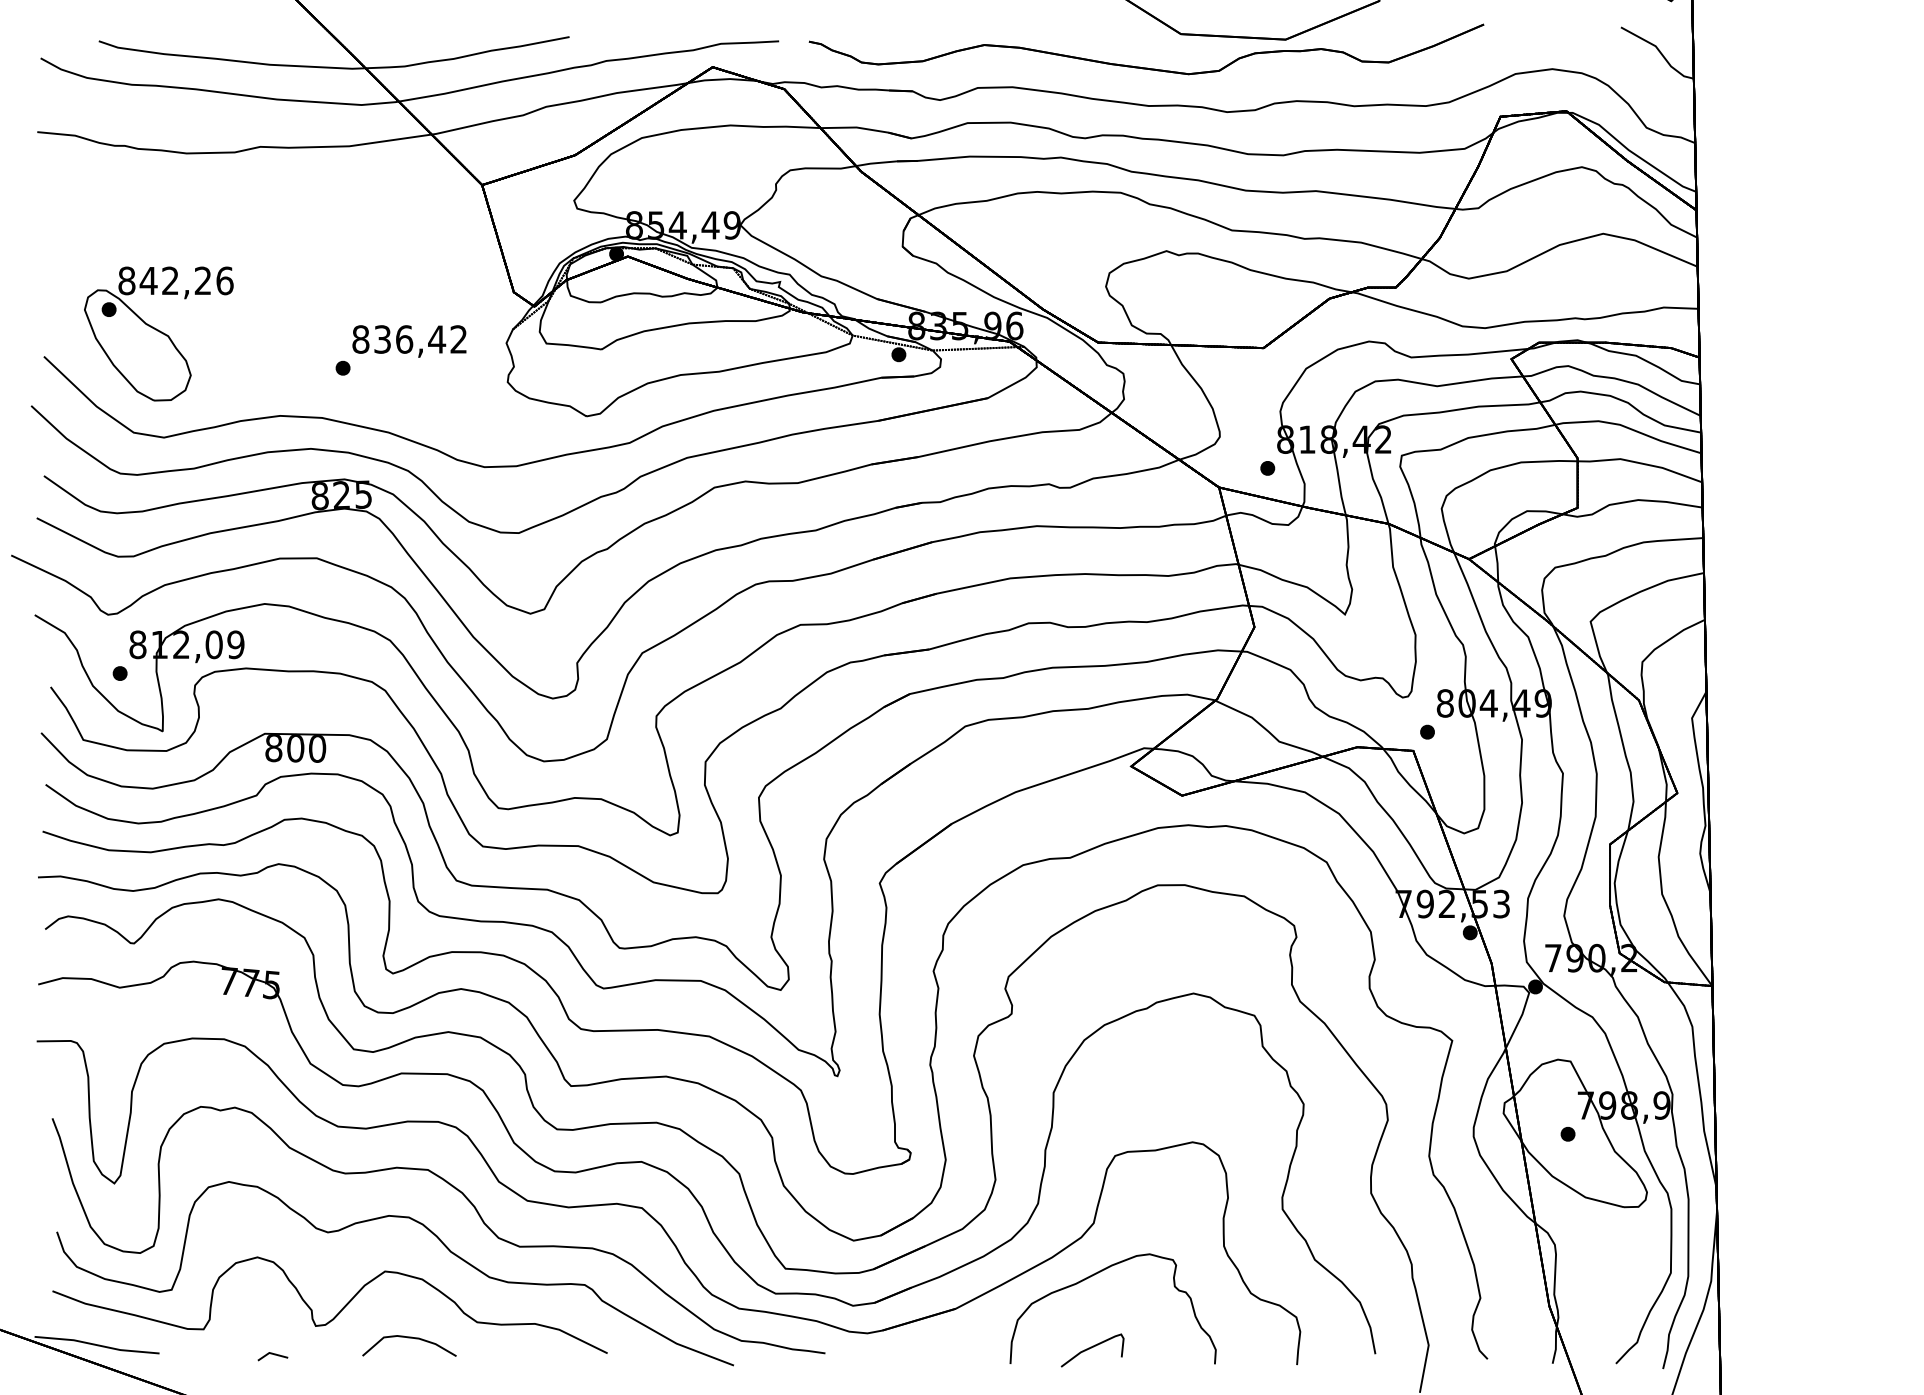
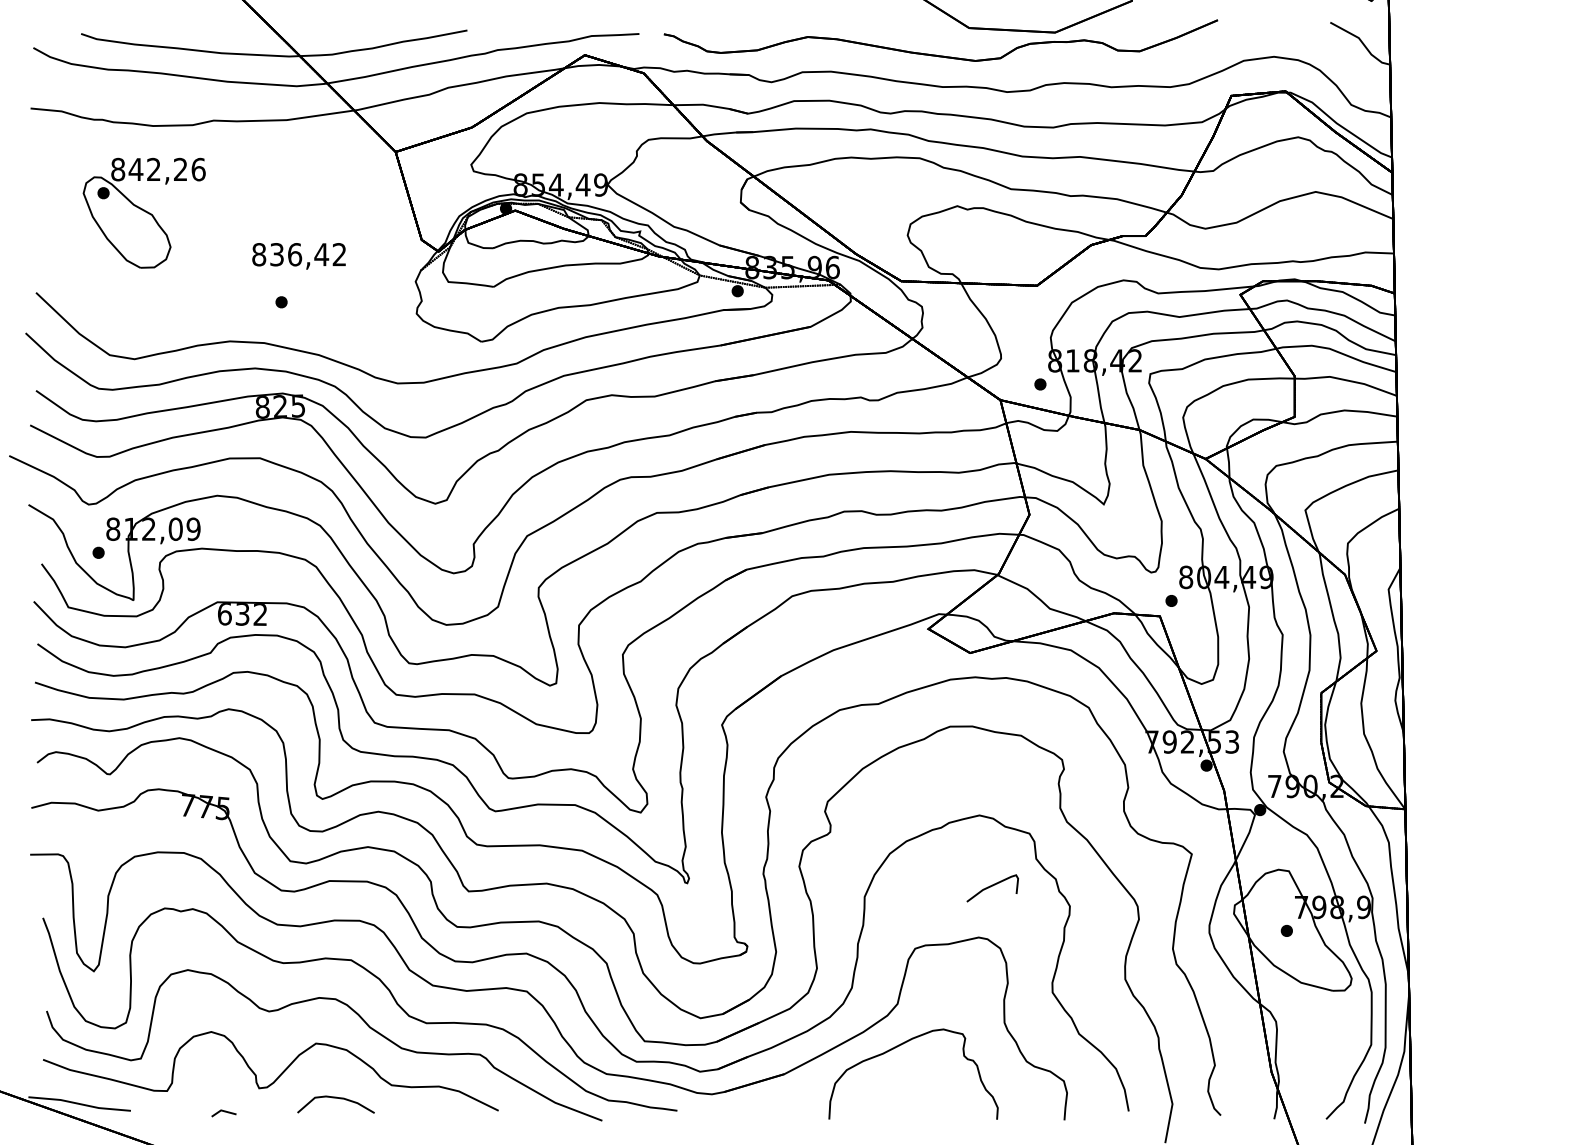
part: (157, 333) -> (143, 212), moved
text: (408, 341) -> (298, 256), moved
text: (295, 748) -> (242, 614), 800 -> 632
part: (1092, 1350) -> (992, 888), moved

